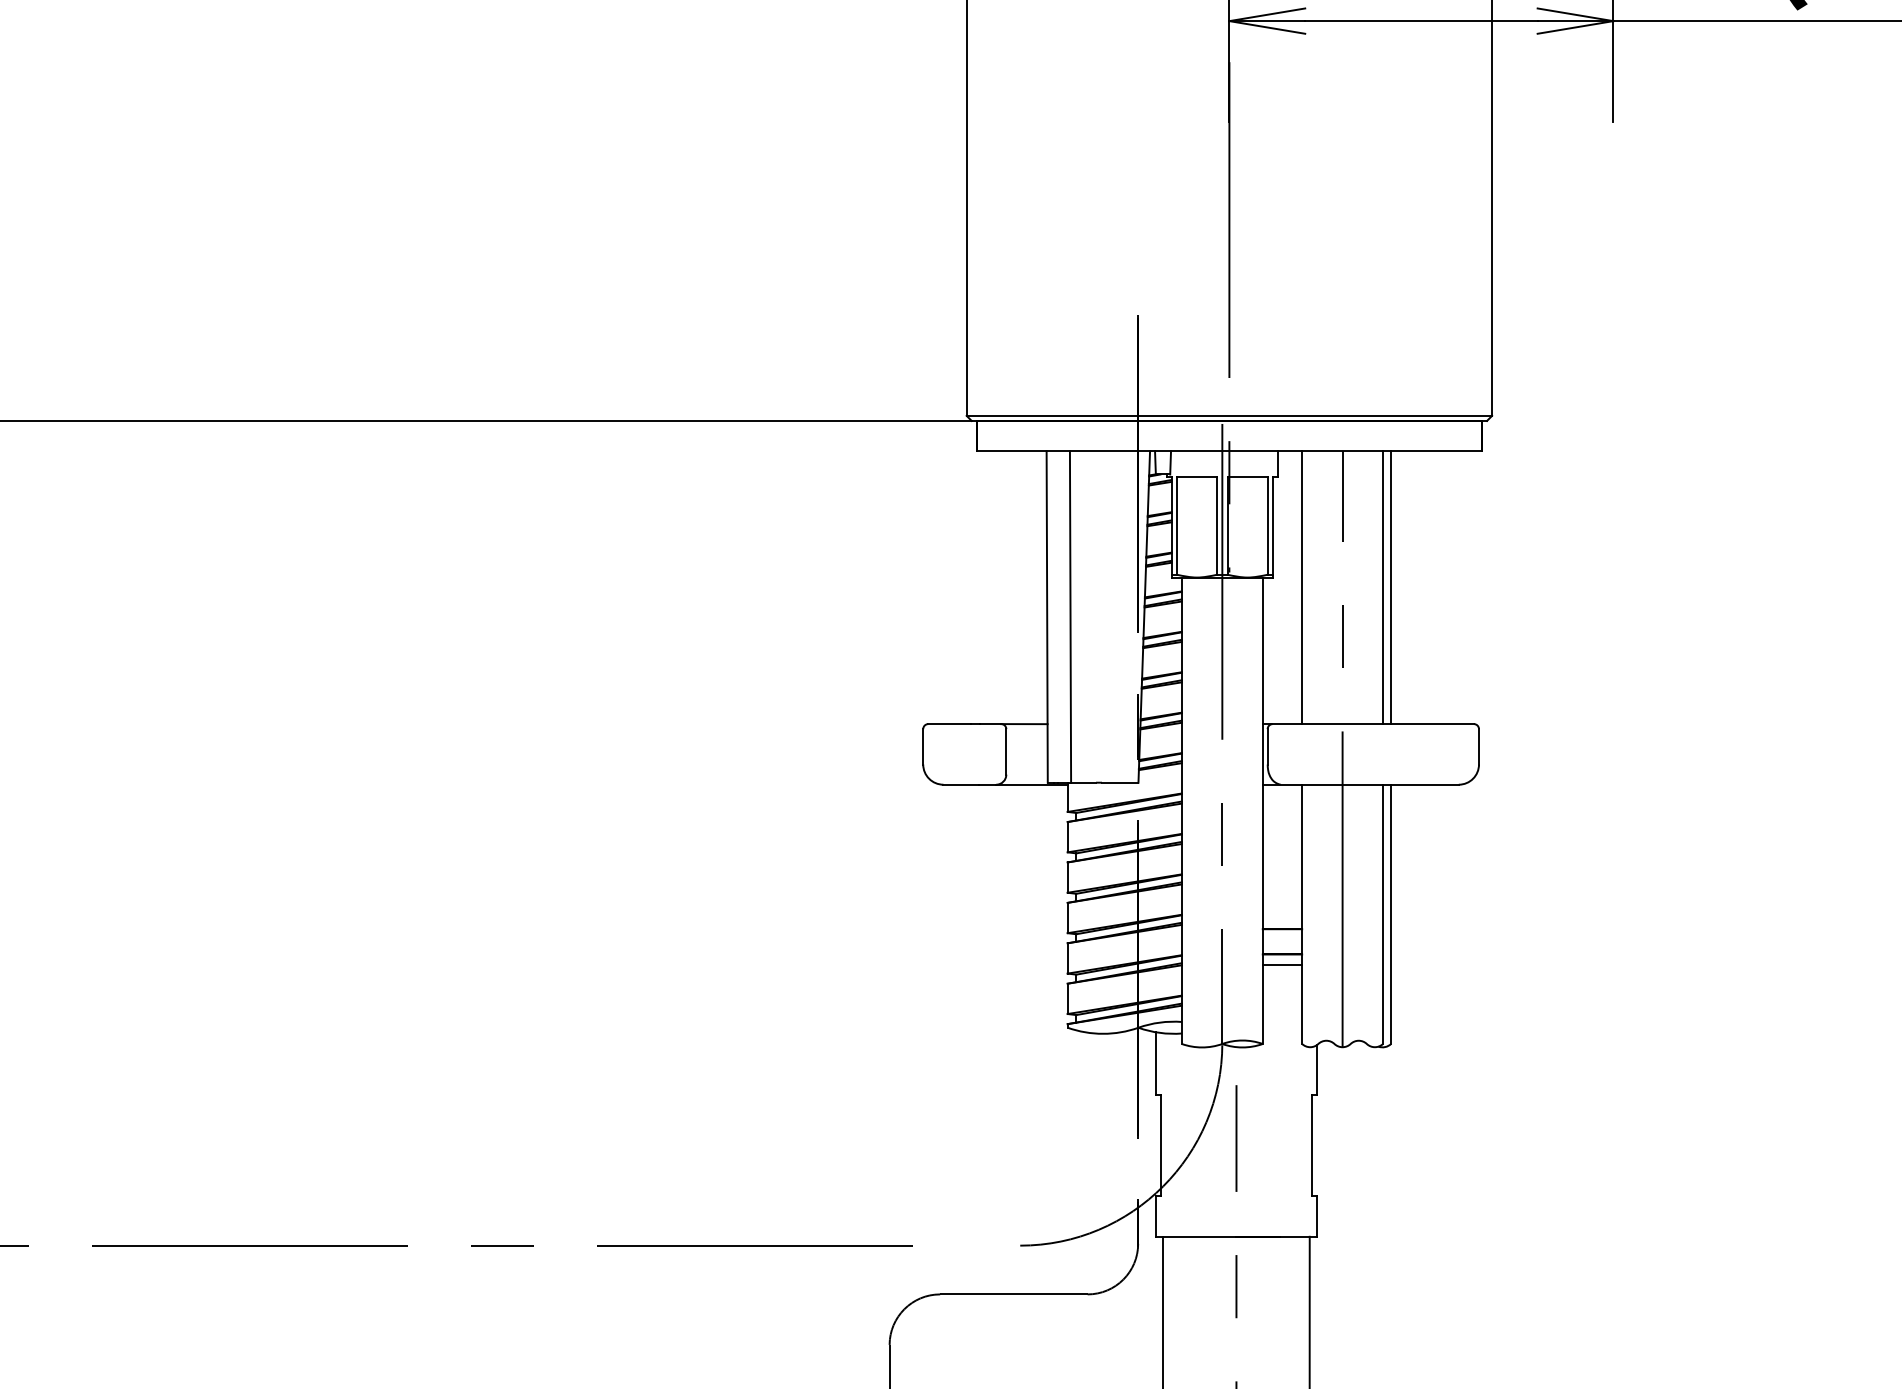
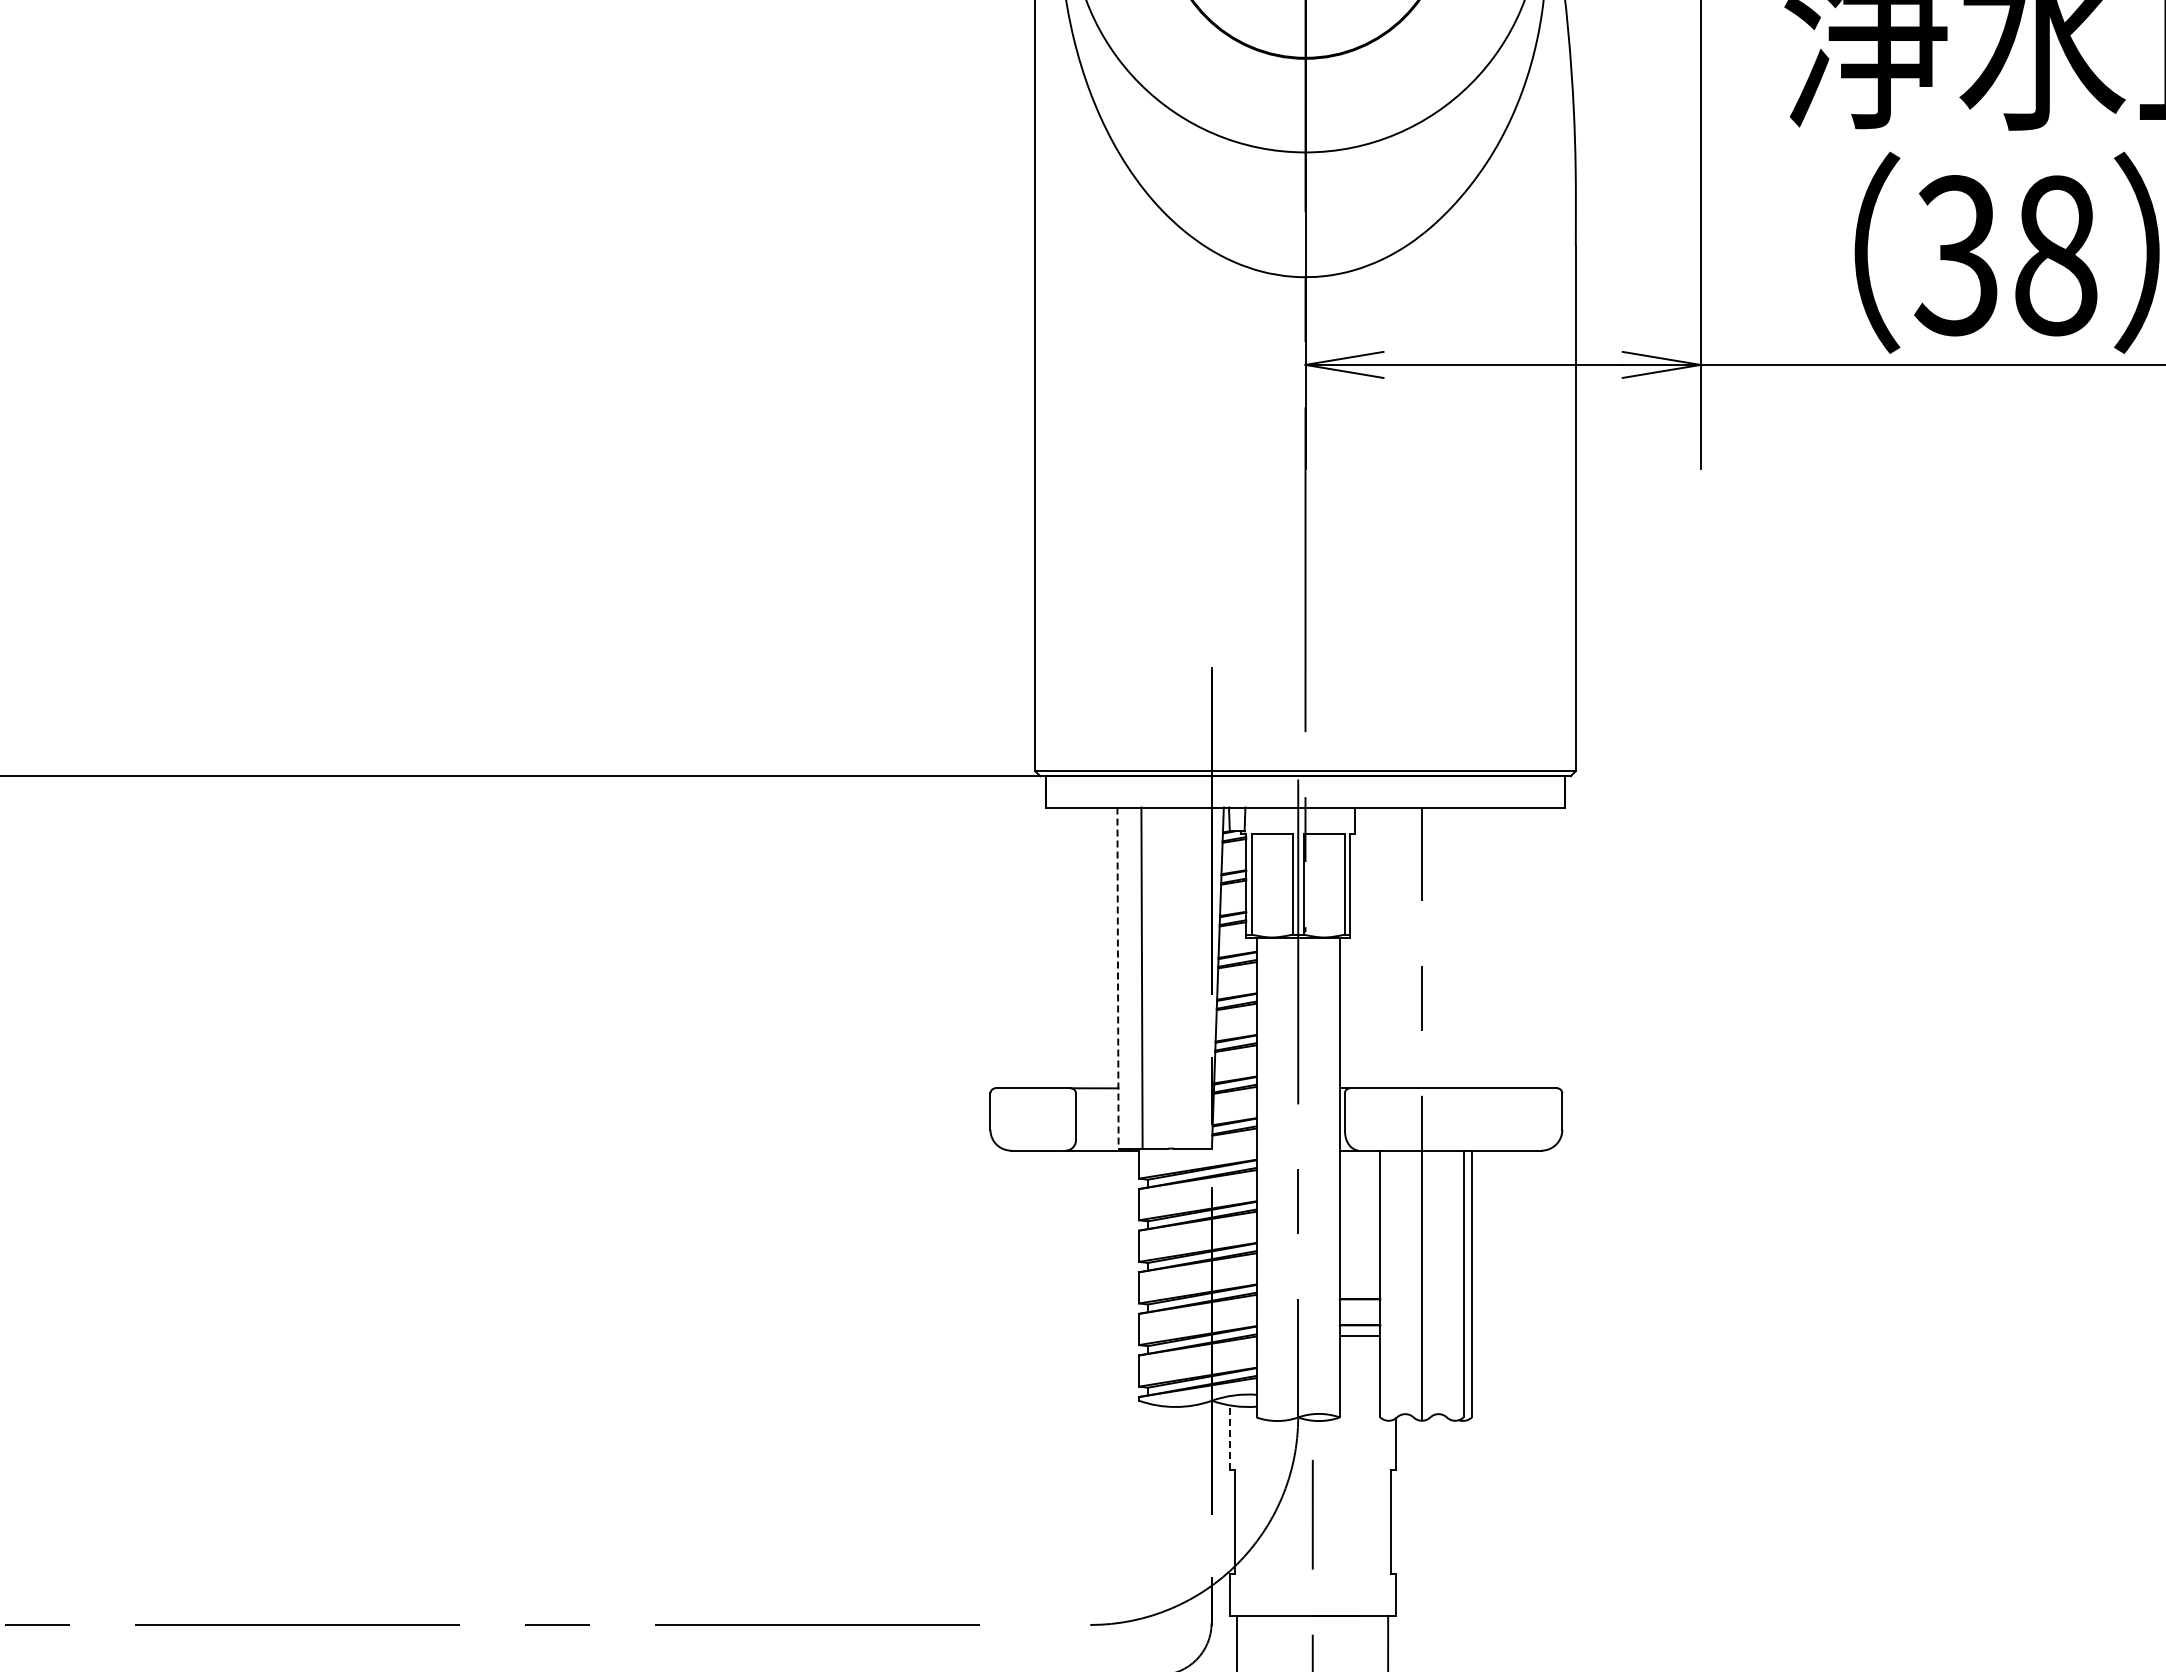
line: (1302, 587) -> (1380, 947), removed
line: (1382, 587) -> (1463, 947), removed
line: (1390, 587) -> (1471, 947), removed
line: (1047, 617) -> (1118, 978), solid -> dashed
line: (1155, 1063) -> (1229, 1437), solid -> dashed

